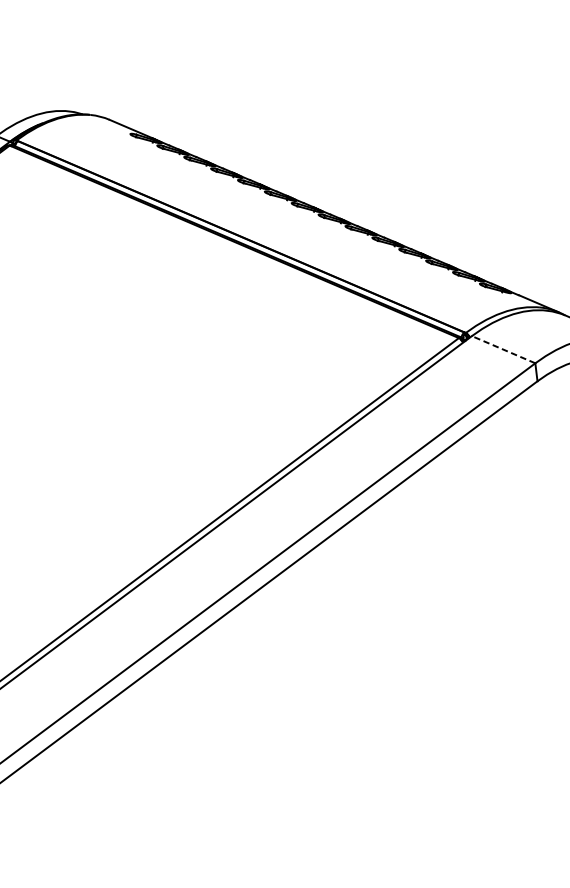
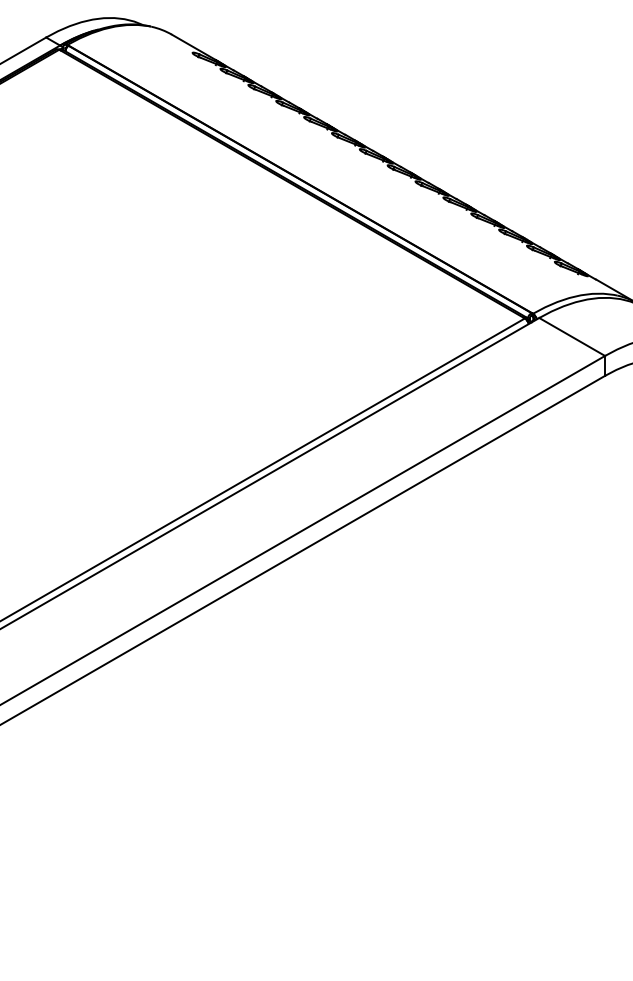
line: (503, 349) -> (572, 336), dashed -> solid

